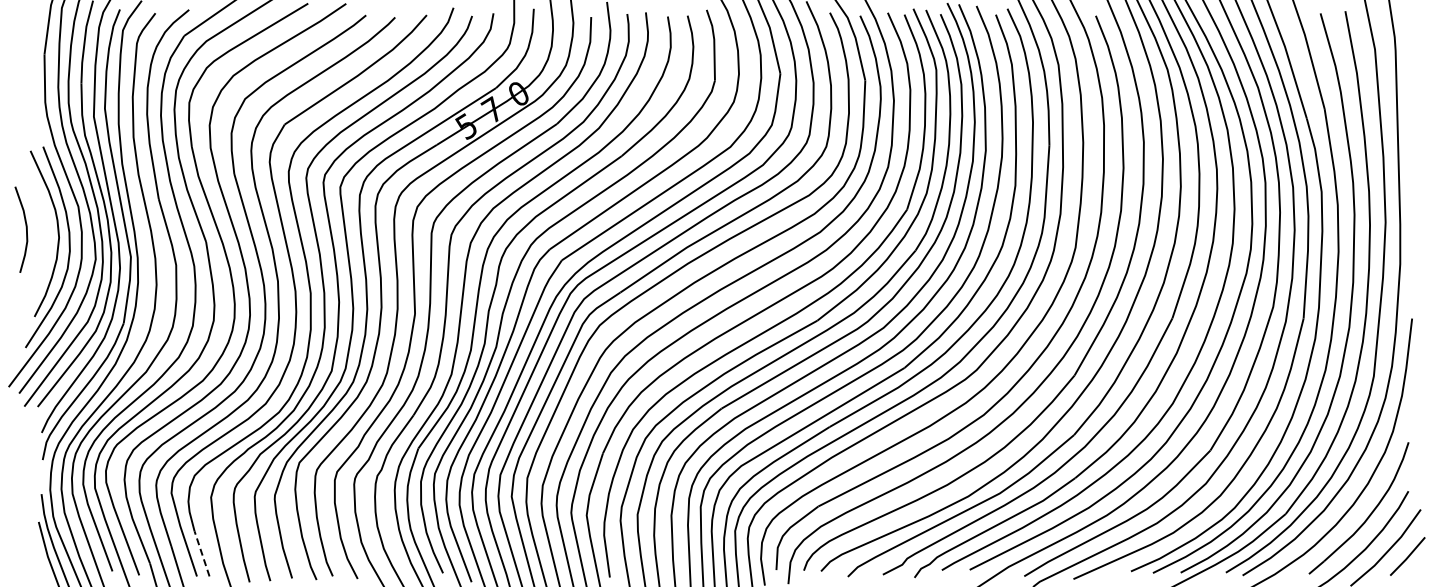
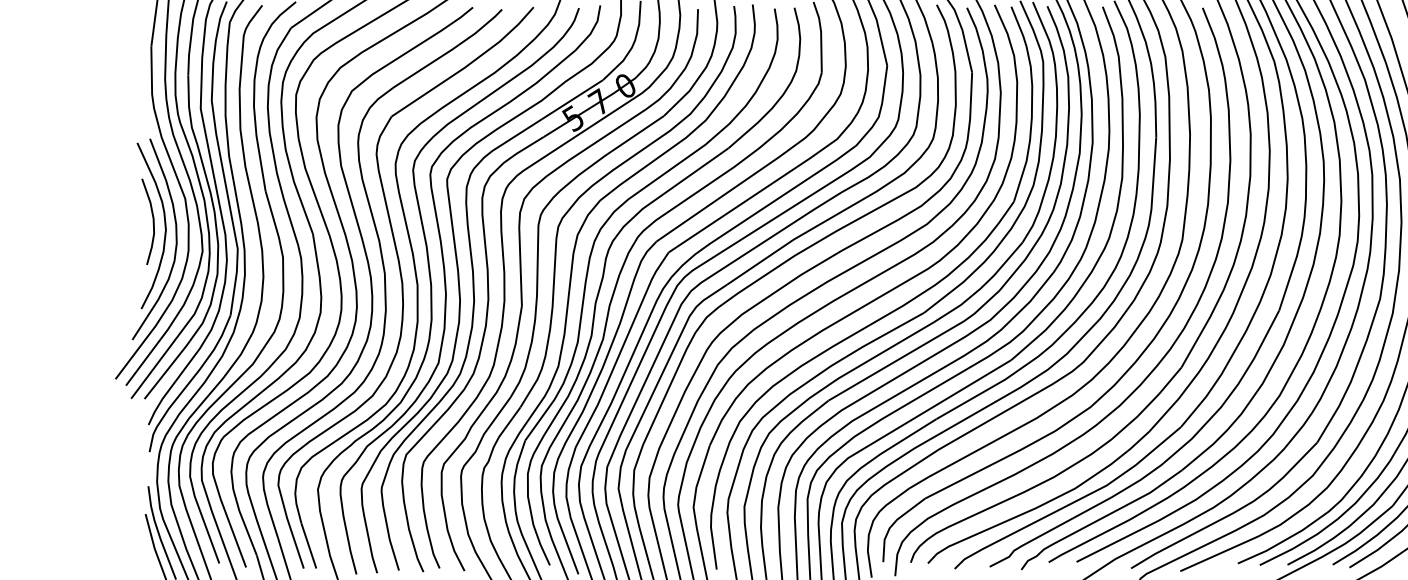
curve: (25, 227) -> (152, 219), moved
line: (202, 553) -> (309, 545), dashed -> solid

